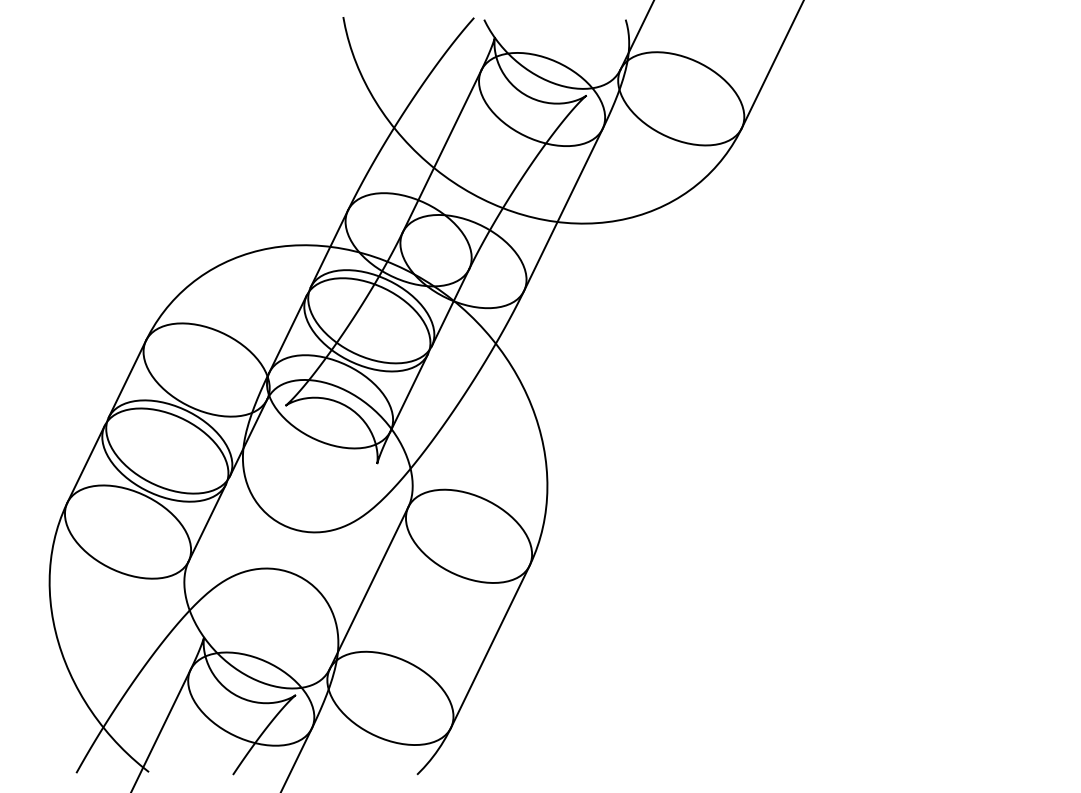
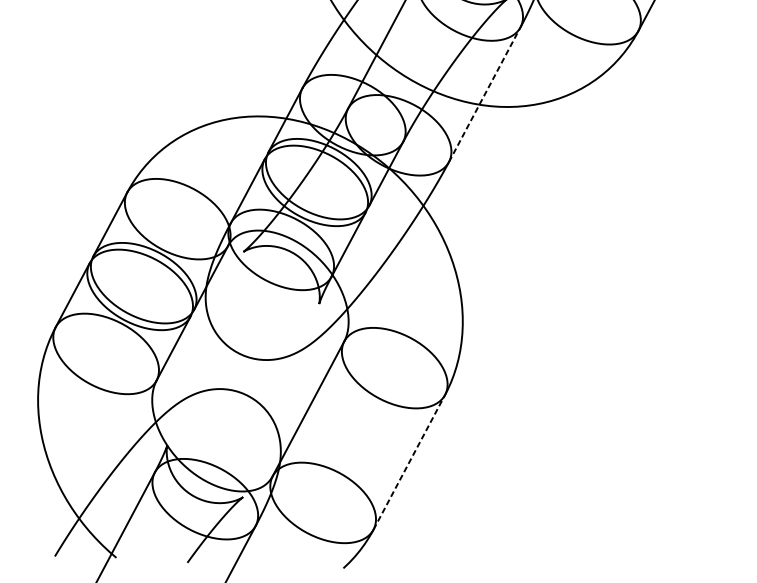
line: (563, 209) -> (484, 94), solid -> dashed
line: (490, 646) -> (409, 462), solid -> dashed

